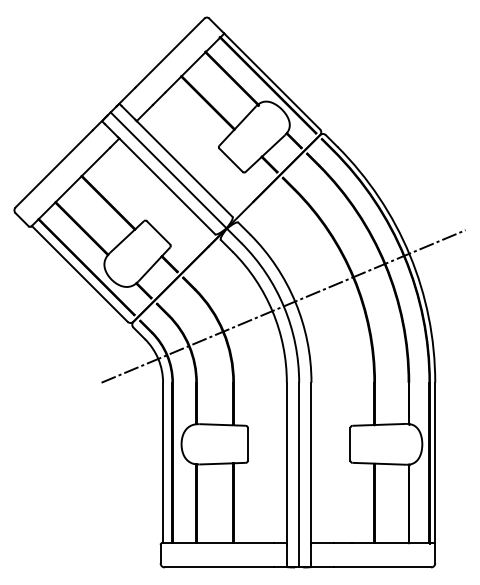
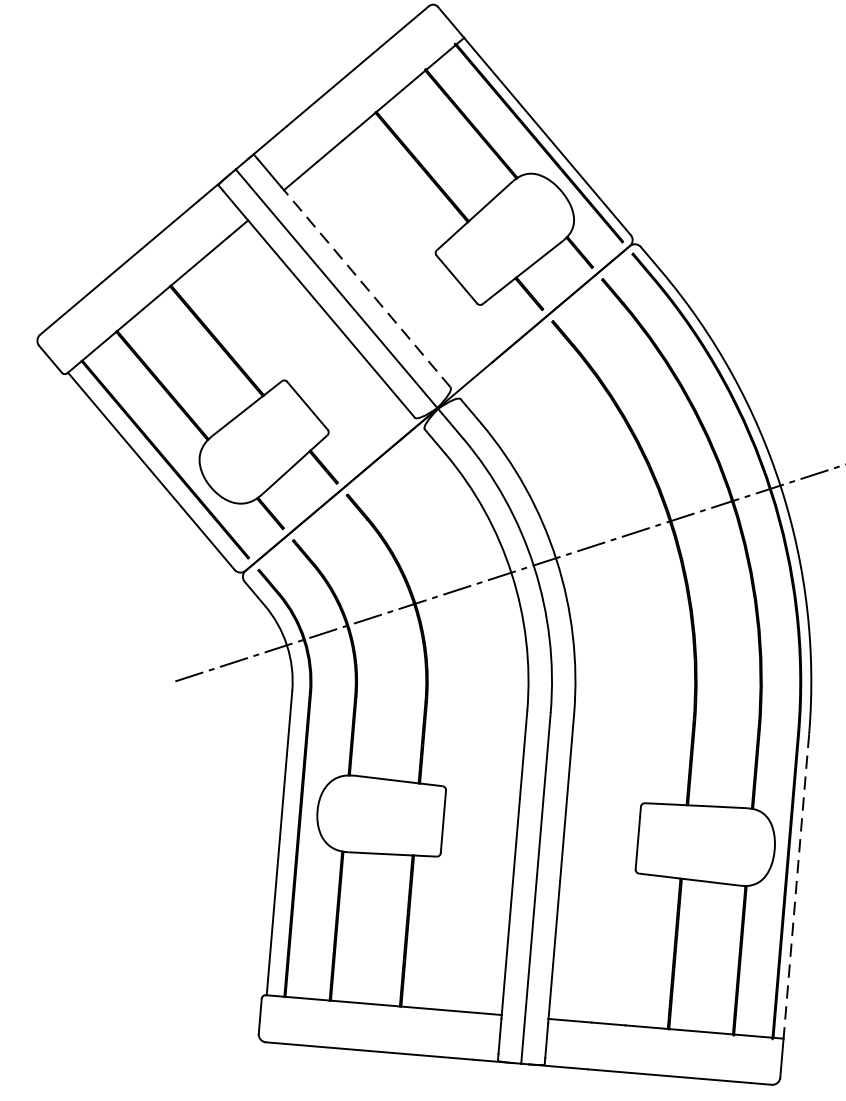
line: (184, 169) -> (366, 289), solid -> dashed
line: (435, 463) -> (796, 888), solid -> dashed

